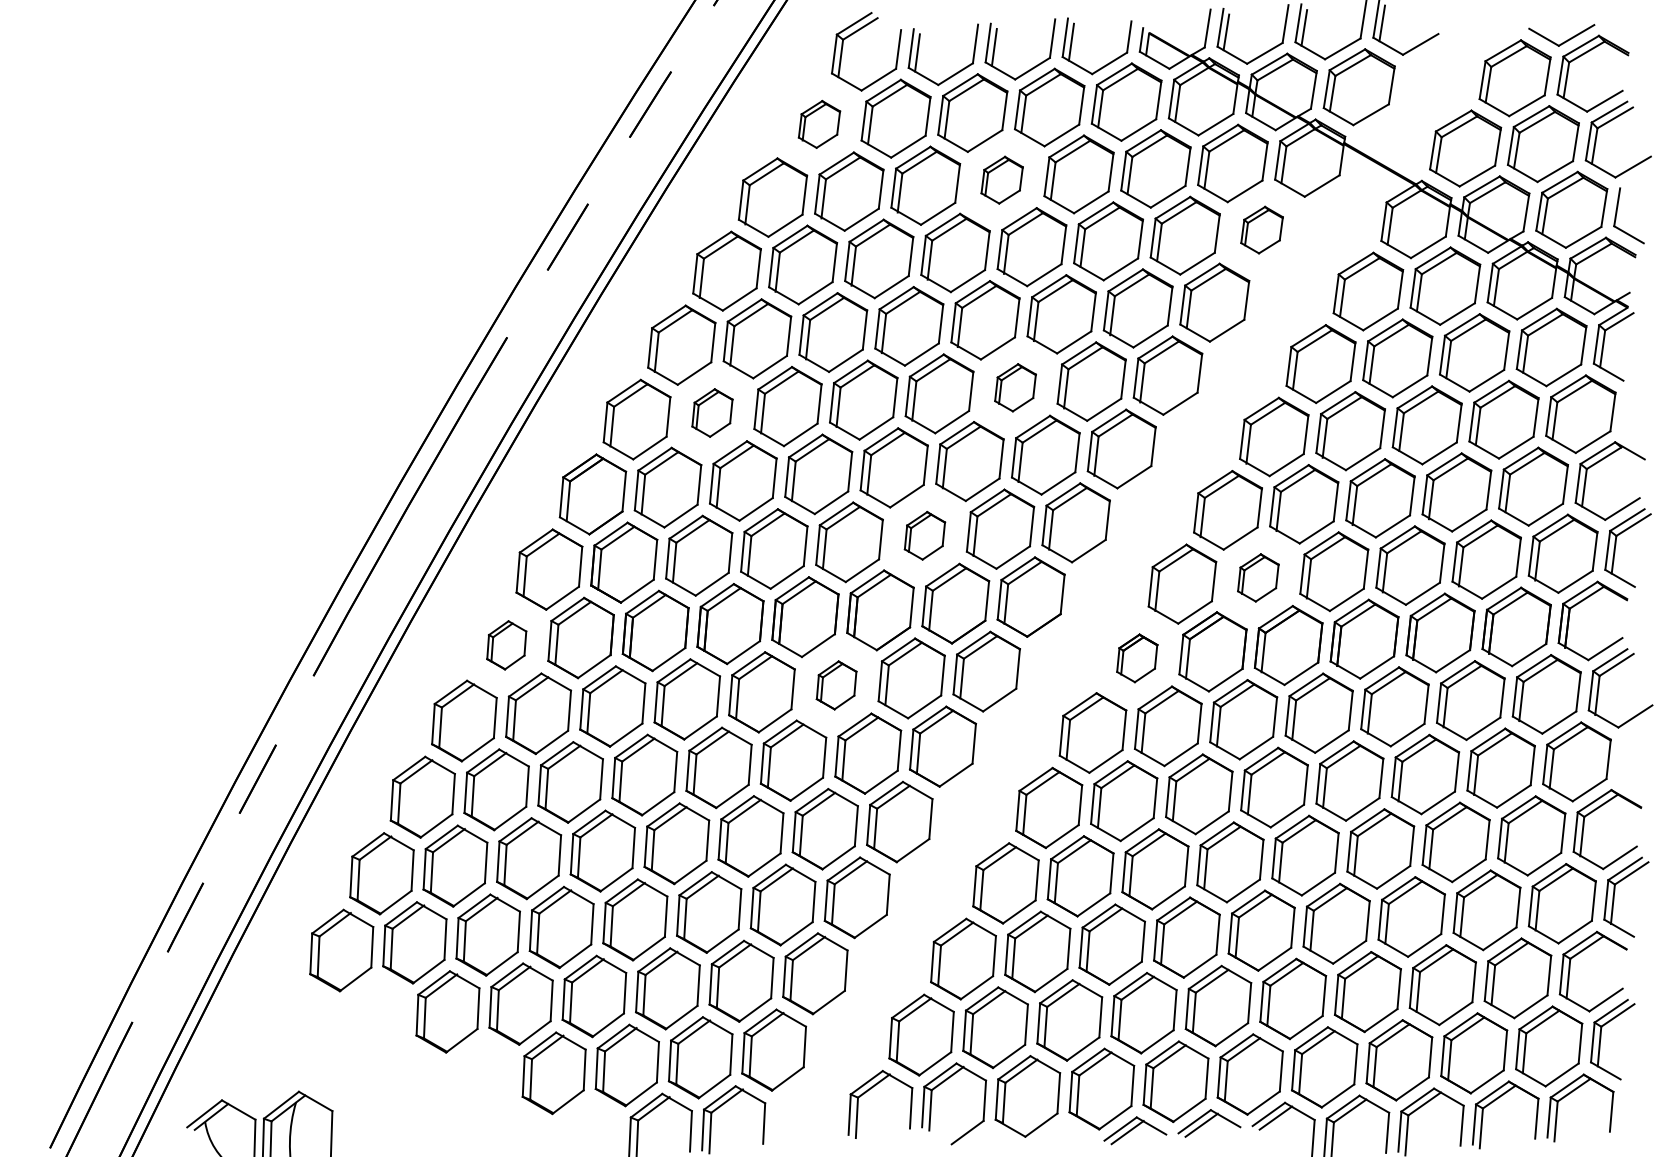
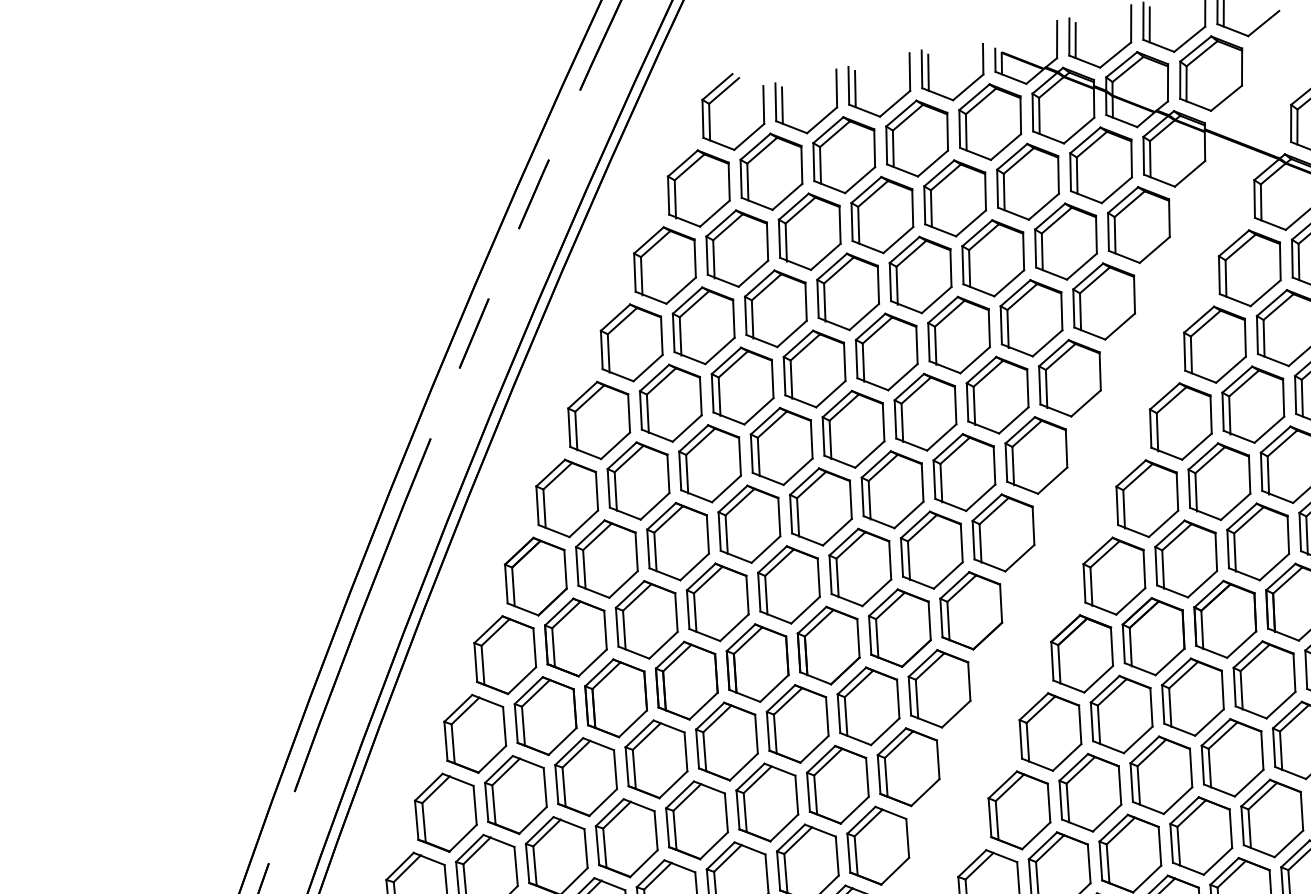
part: (819, 124) -> (698, 188), size x1.67
part: (1001, 180) -> (881, 215), size x1.67
part: (1261, 229) -> (1138, 224), size x1.67
part: (1015, 387) -> (925, 412), size x1.67
part: (712, 412) -> (638, 480), size x1.67
part: (924, 535) -> (859, 567), size x1.67
part: (1258, 577) -> (1186, 558), size x1.67
part: (506, 645) -> (475, 734), size x1.67
part: (1136, 658) -> (1081, 654), size x1.67
part: (836, 685) -> (797, 724), size x1.67

